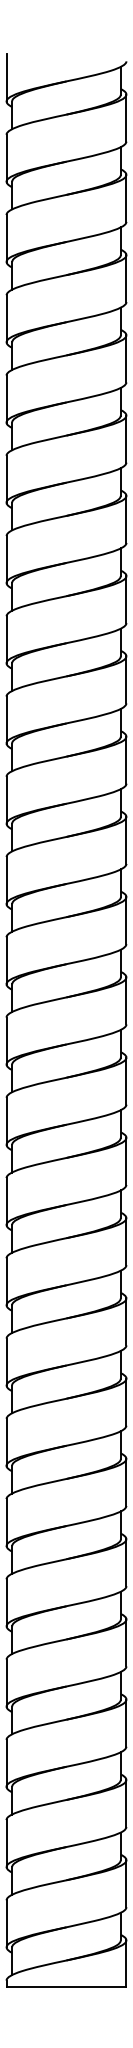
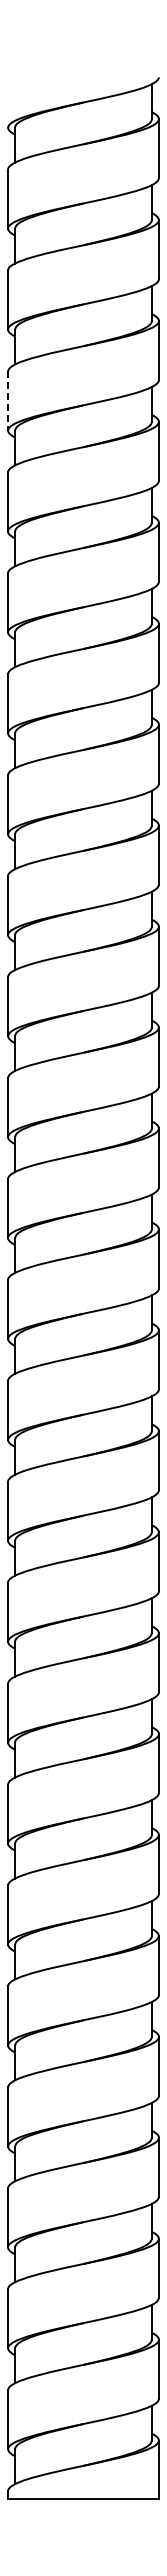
line: (6, 77) -> (8, 97), removed
line: (6, 319) -> (8, 401), solid -> dashed

